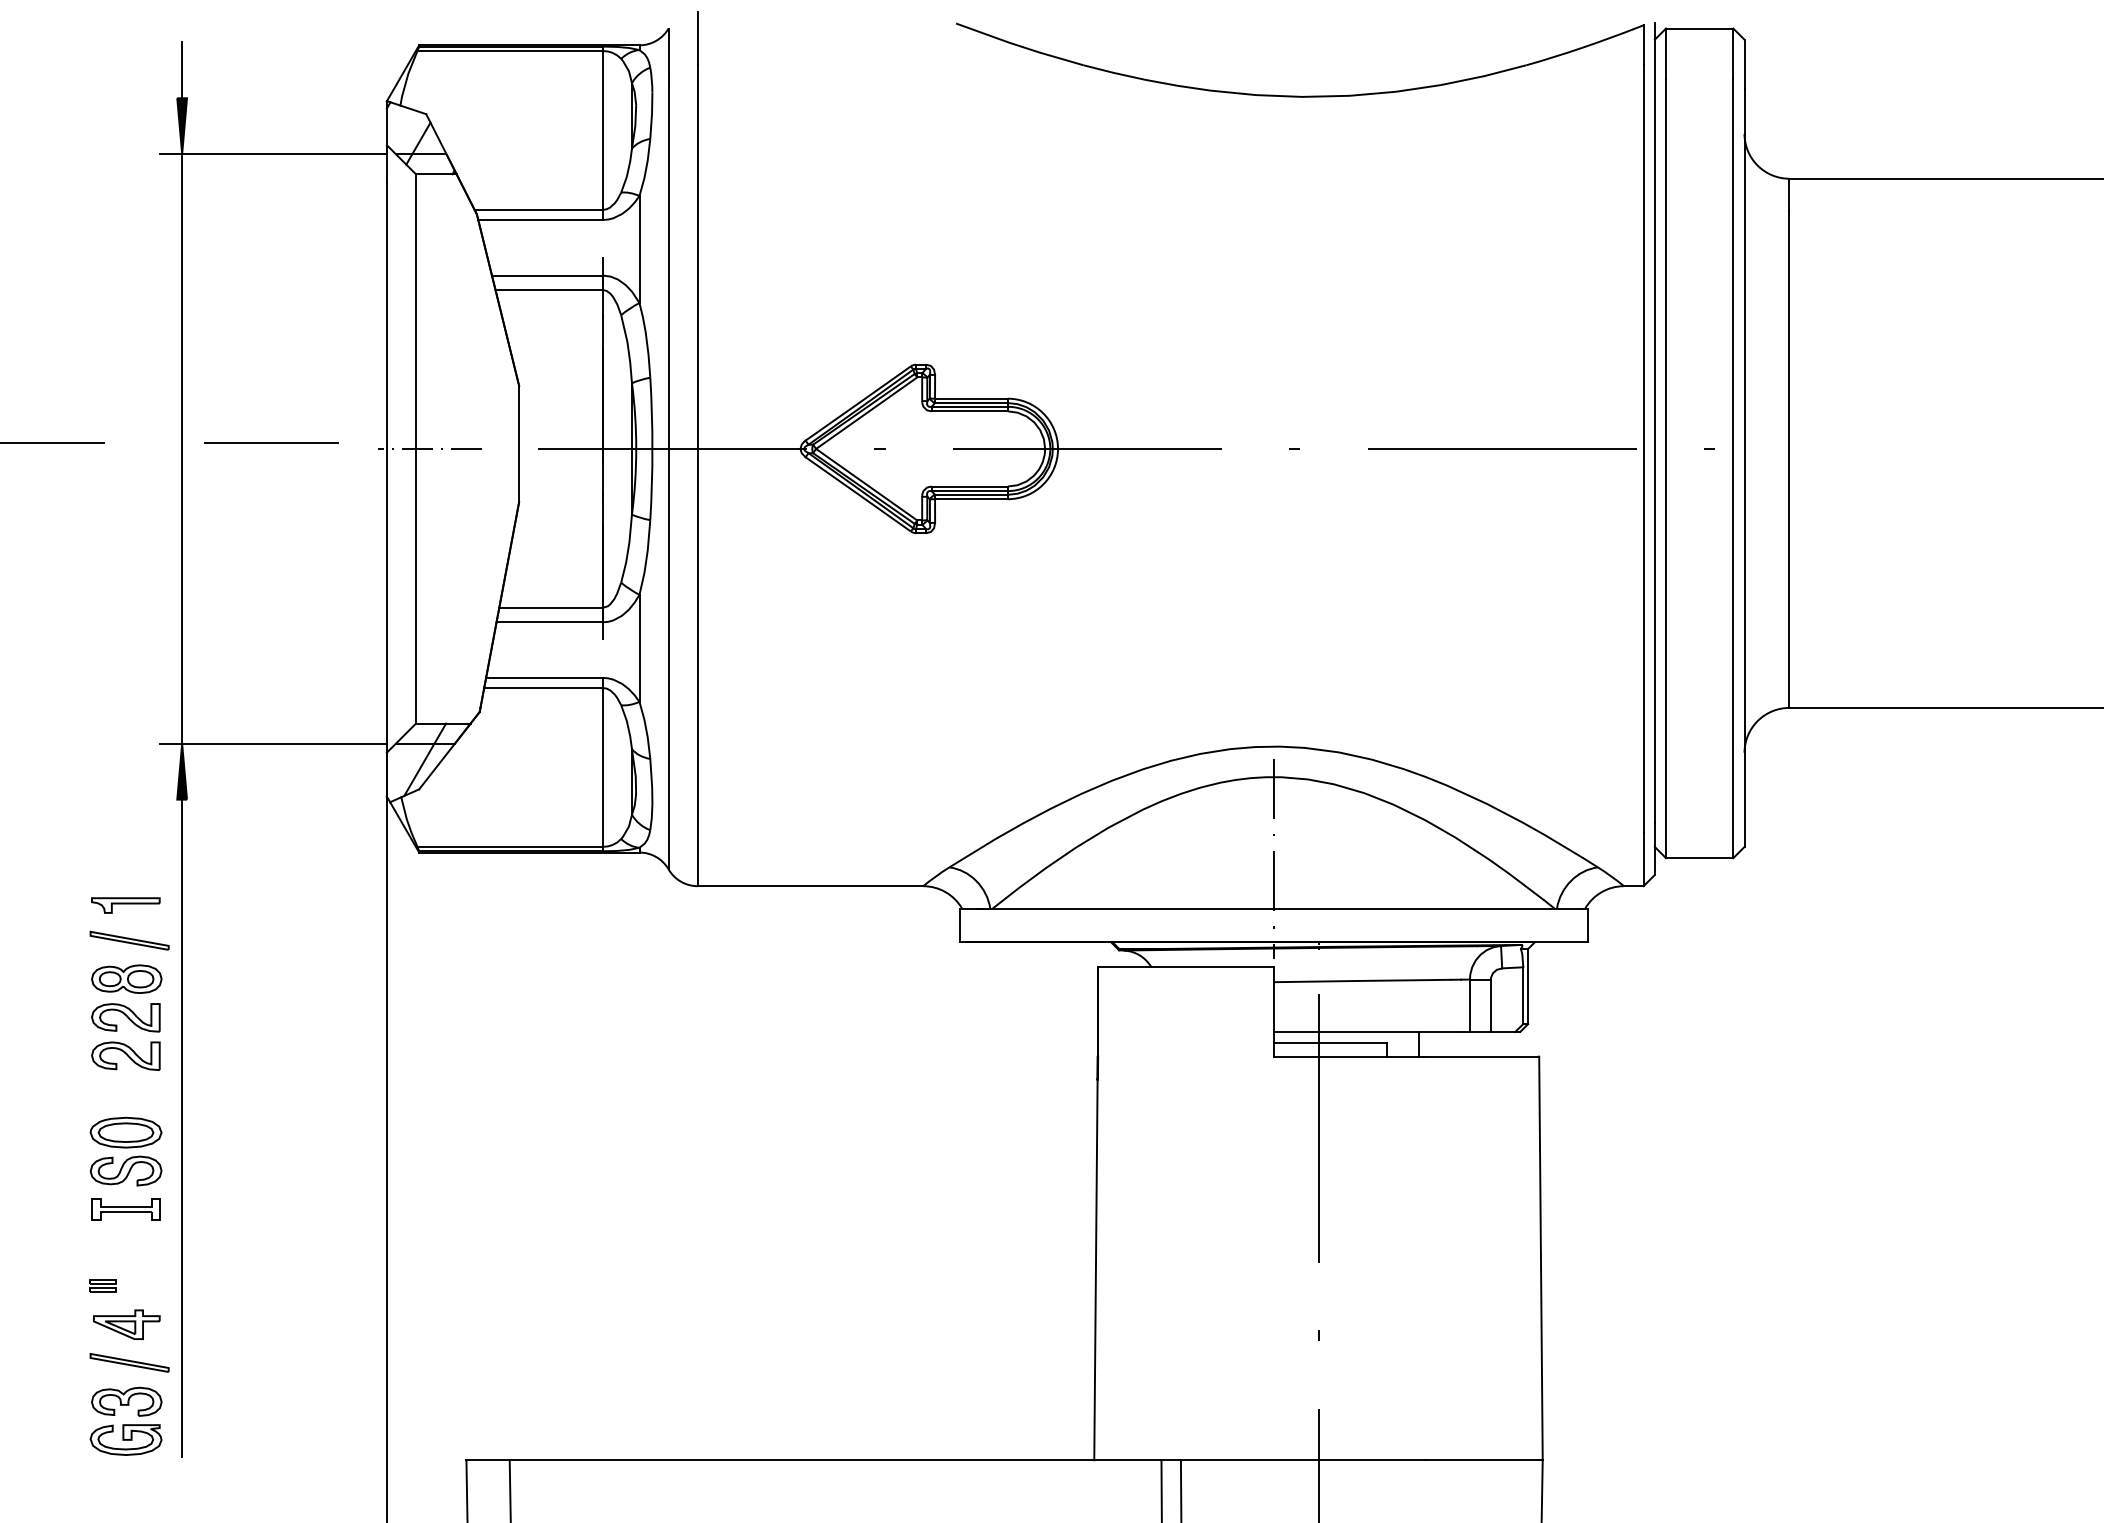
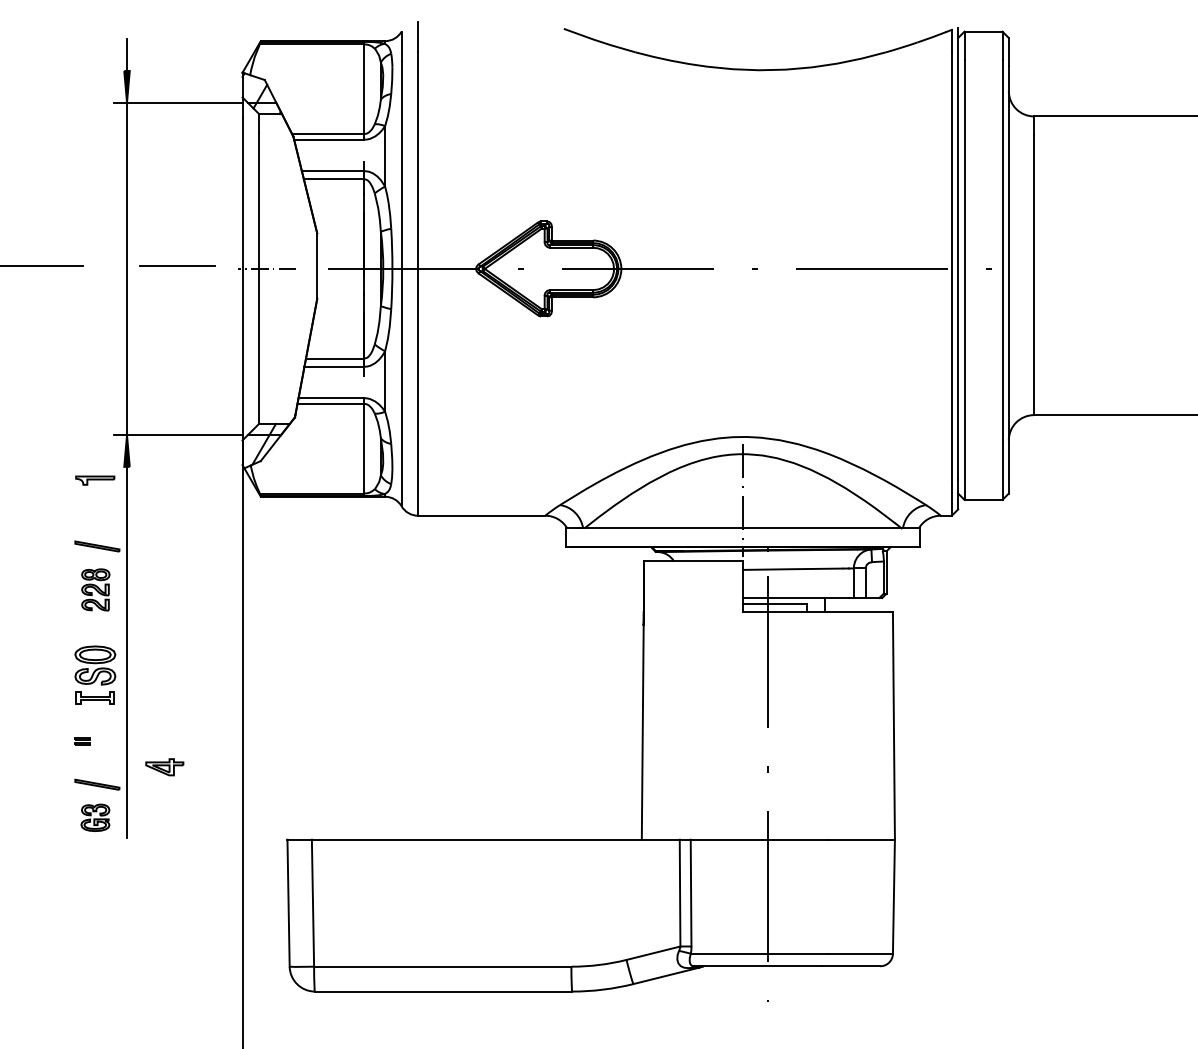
part: (126, 905) -> (95, 480), moved
part: (126, 1016) -> (95, 589), size x0.7
part: (126, 1325) -> (164, 767), moved
part: (126, 1420) -> (95, 817), size x0.7

